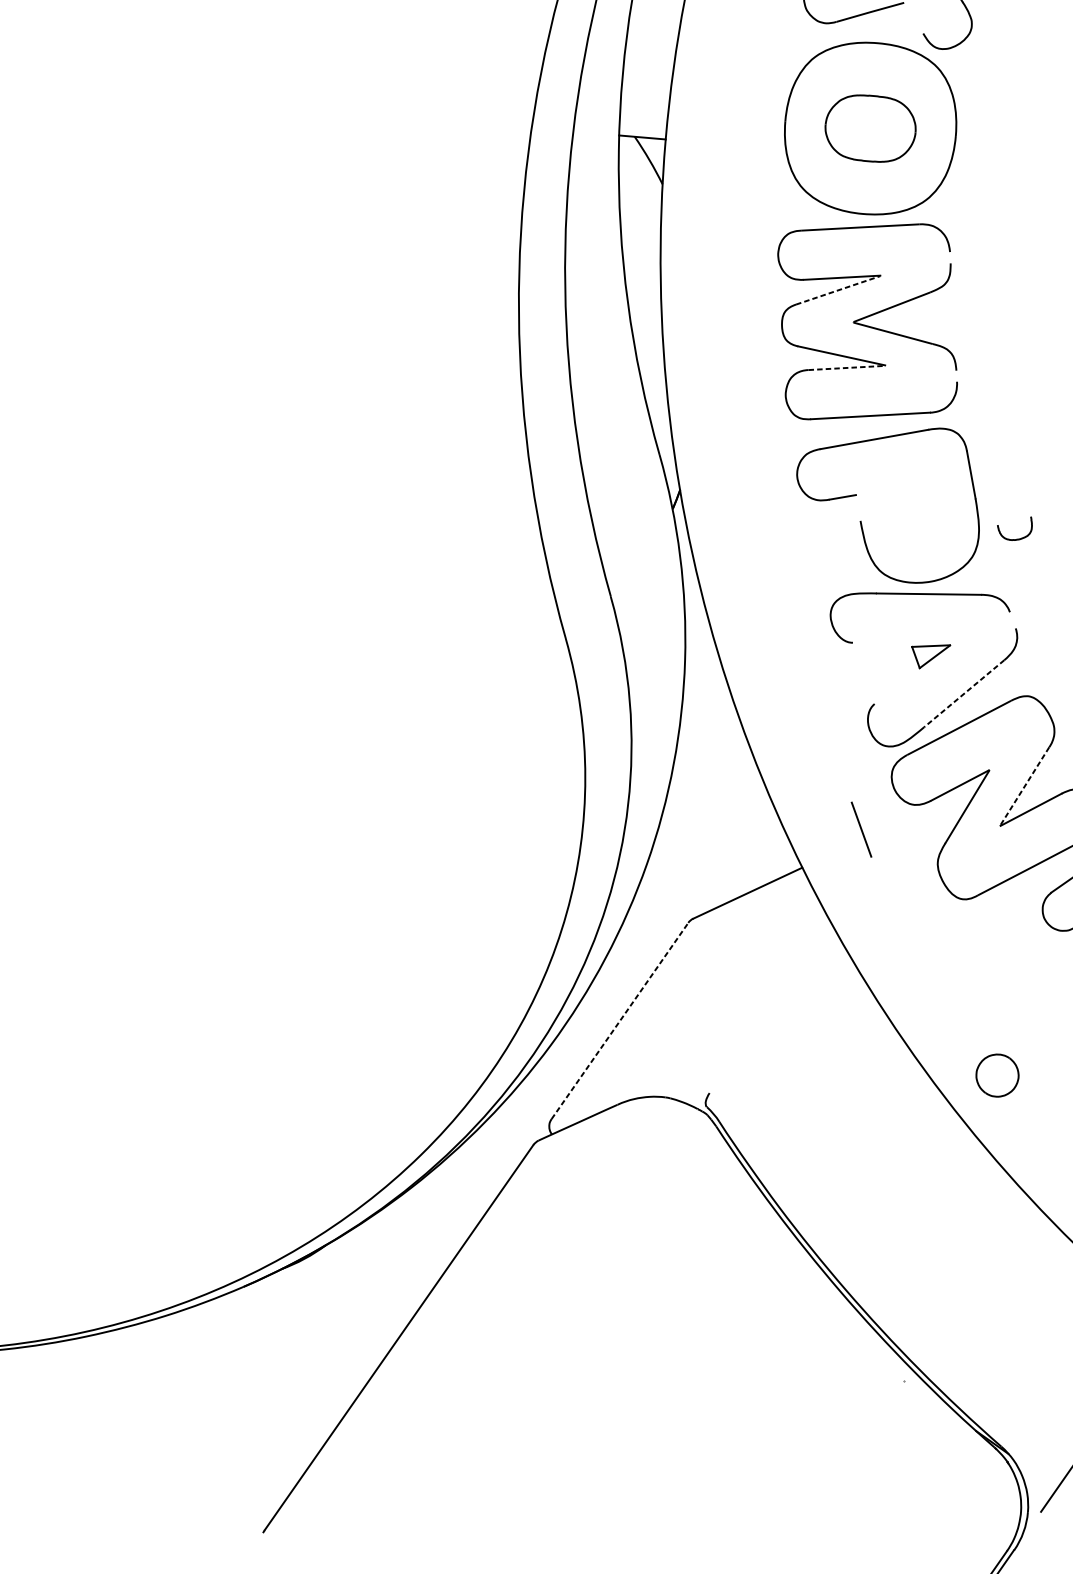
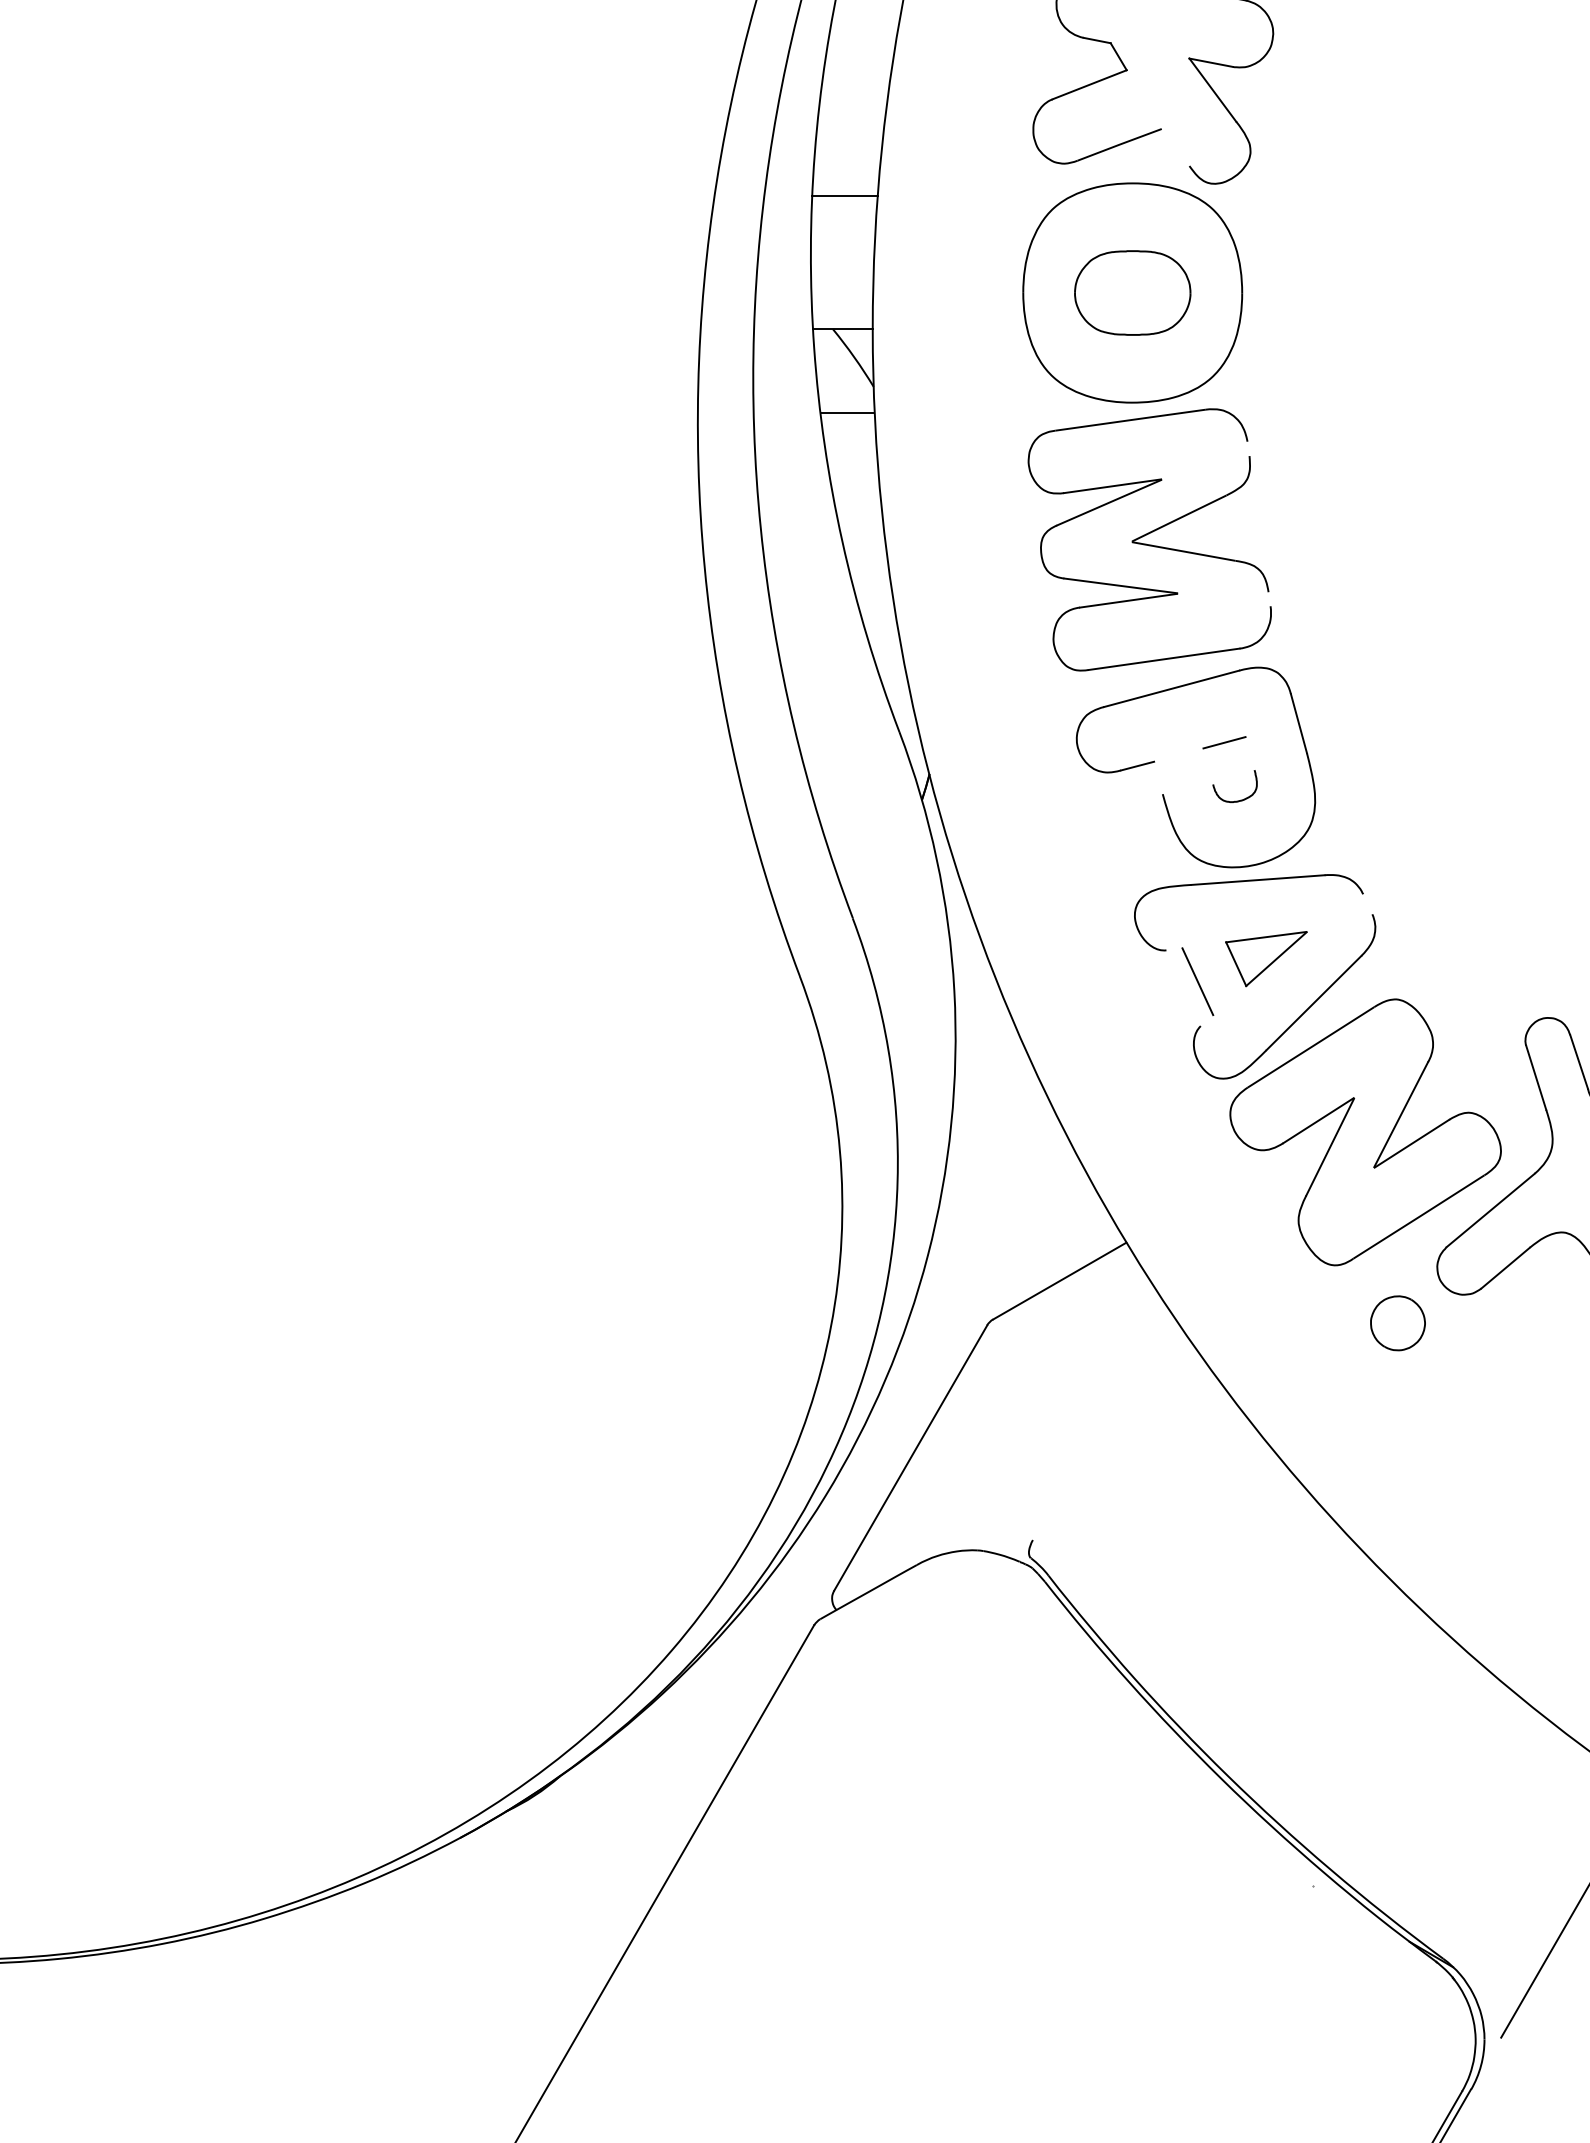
line: (652, 33) -> (844, 195), added
line: (640, 202) -> (847, 412), added
line: (838, 290) -> (1109, 502), dashed -> solid
line: (847, 367) -> (1129, 600), dashed -> solid
line: (912, 484) -> (1224, 742), added
curve: (1013, 538) -> (1234, 800), moved
part: (930, 656) -> (1266, 959), size x1.67
line: (963, 693) -> (1313, 1003), dashed -> solid
line: (1025, 786) -> (1401, 1114), dashed -> solid
line: (861, 829) -> (1197, 981), moved
line: (619, 1020) -> (910, 1457), dashed -> solid
part: (997, 1075) -> (1397, 1323), moved

